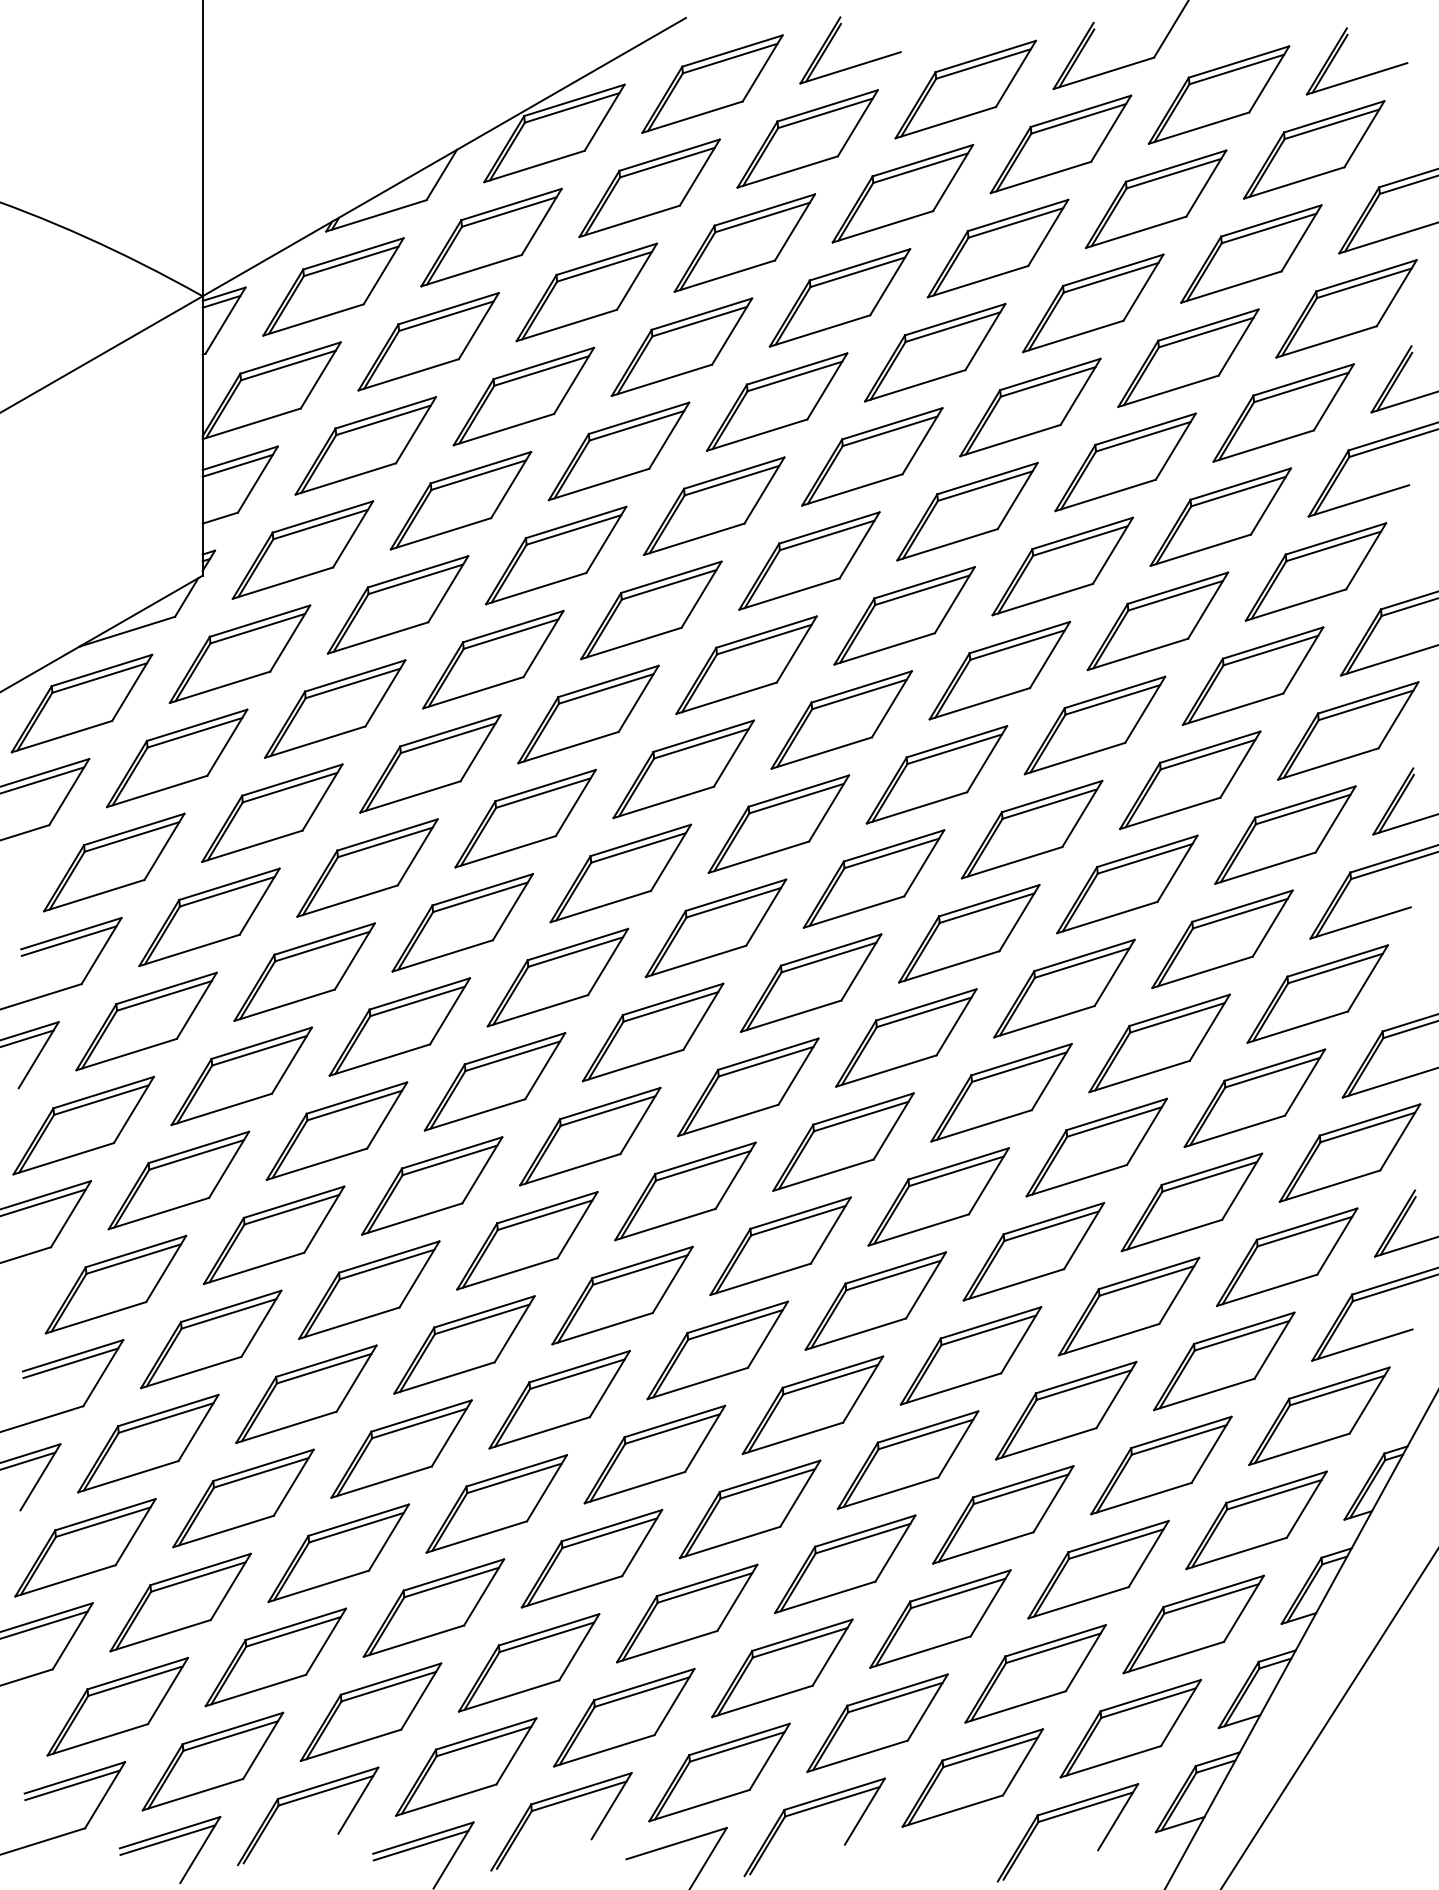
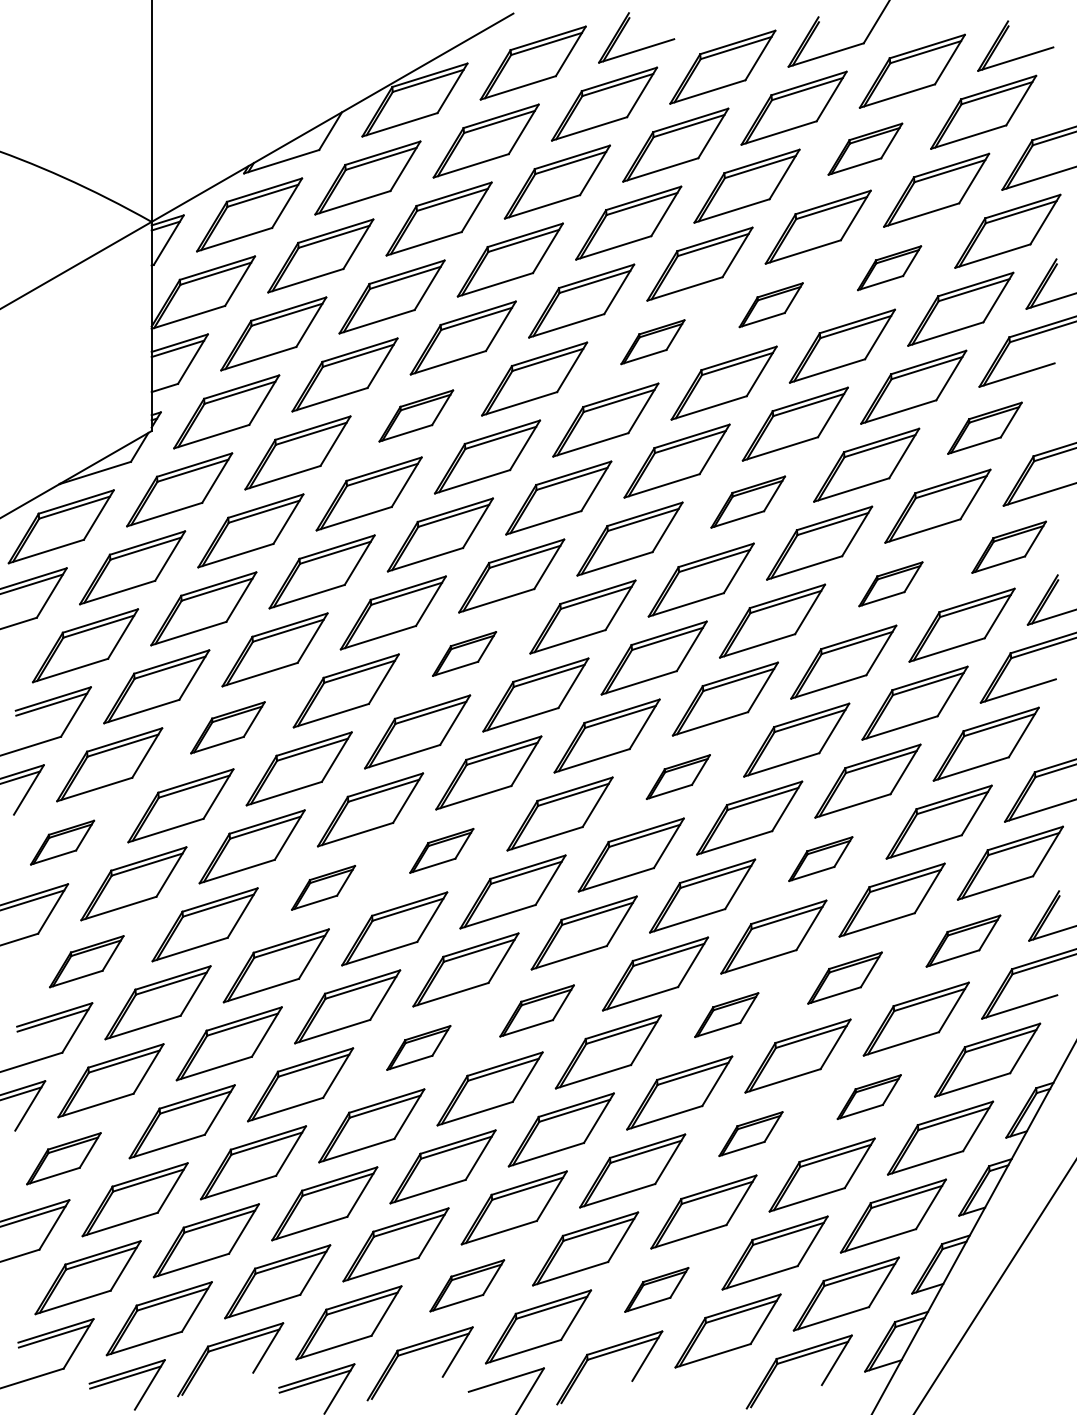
part: (1156, 198) -> (865, 148), size x0.7
part: (1188, 357) -> (889, 267), size x0.6
part: (1030, 407) -> (771, 305), size x0.6
part: (872, 456) -> (653, 341), size x0.6
part: (556, 555) -> (416, 415), size x0.7
part: (1315, 571) -> (984, 427), size x0.7
part: (999, 670) -> (748, 502), size x0.7
part: (1348, 730) -> (1009, 546), size x0.7
part: (1190, 780) -> (891, 584), size x0.6
part: (620, 873) -> (464, 653), size x0.6
part: (304, 971) -> (227, 727), size x0.7
part: (906, 1037) -> (678, 776), size x0.6
part: (83, 1125) -> (62, 842), size x0.6
part: (590, 1136) -> (441, 850), size x0.6
part: (1096, 1147) -> (820, 859), size x0.6
part: (432, 1185) -> (323, 887), size x0.6
part: (1287, 1256) -> (963, 940), size x0.7
part: (115, 1284) -> (86, 961), size x0.7
part: (1128, 1306) -> (844, 978), size x0.7
part: (717, 1350) -> (537, 1011), size x0.7
part: (970, 1355) -> (726, 1014), size x0.6
part: (559, 1399) -> (418, 1047), size x0.6
part: (1161, 1465) -> (869, 1097), size x0.6
part: (1003, 1514) -> (751, 1133), size x0.6
part: (85, 1547) -> (63, 1158), size x0.7
part: (624, 1717) -> (467, 1285), size x0.7
part: (877, 1722) -> (656, 1289), size x0.6

